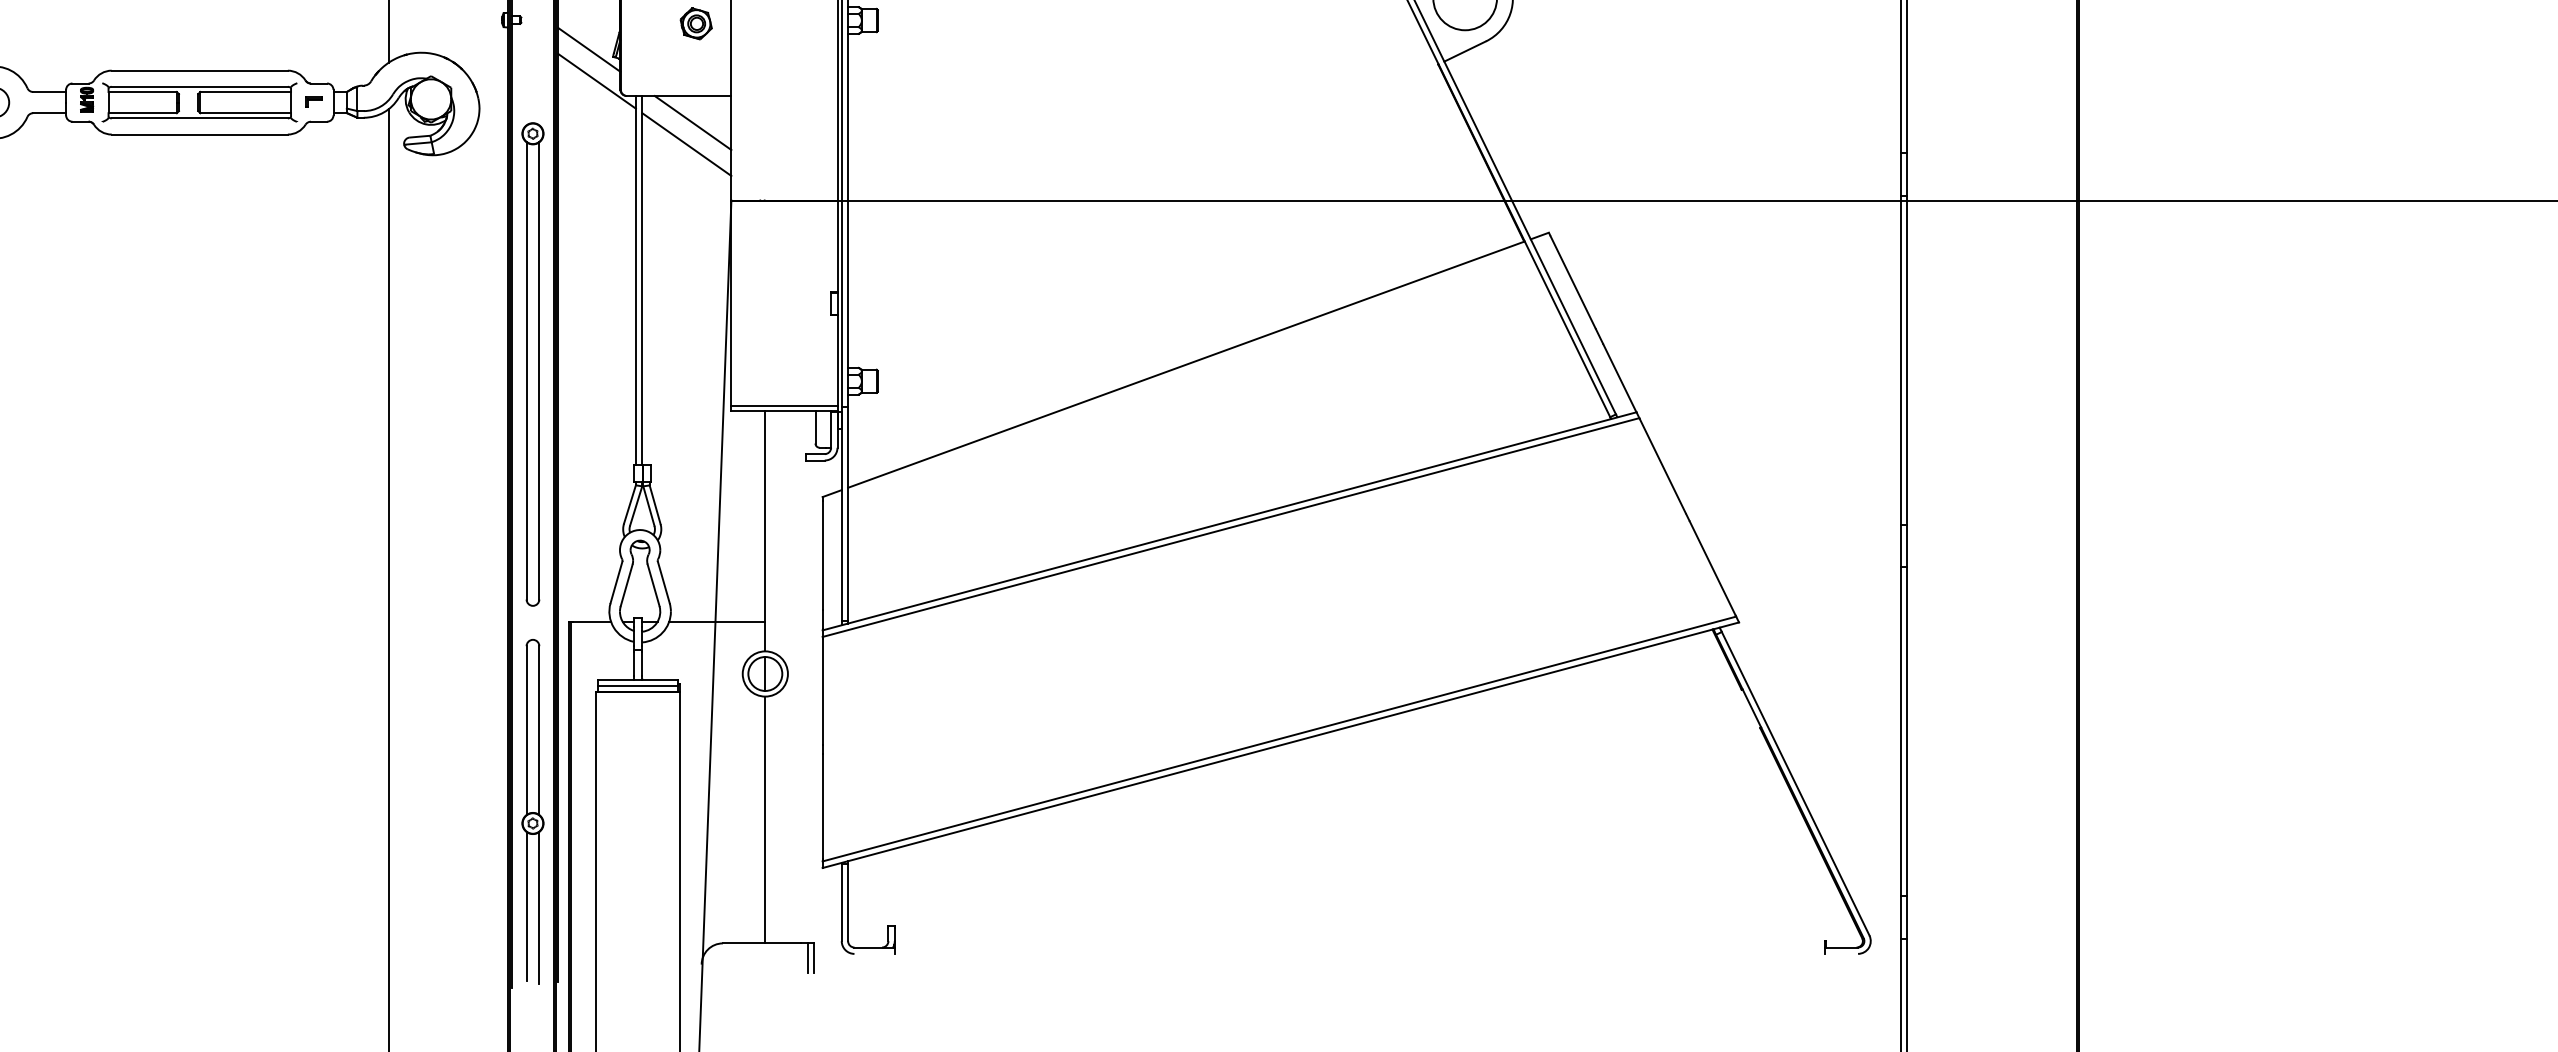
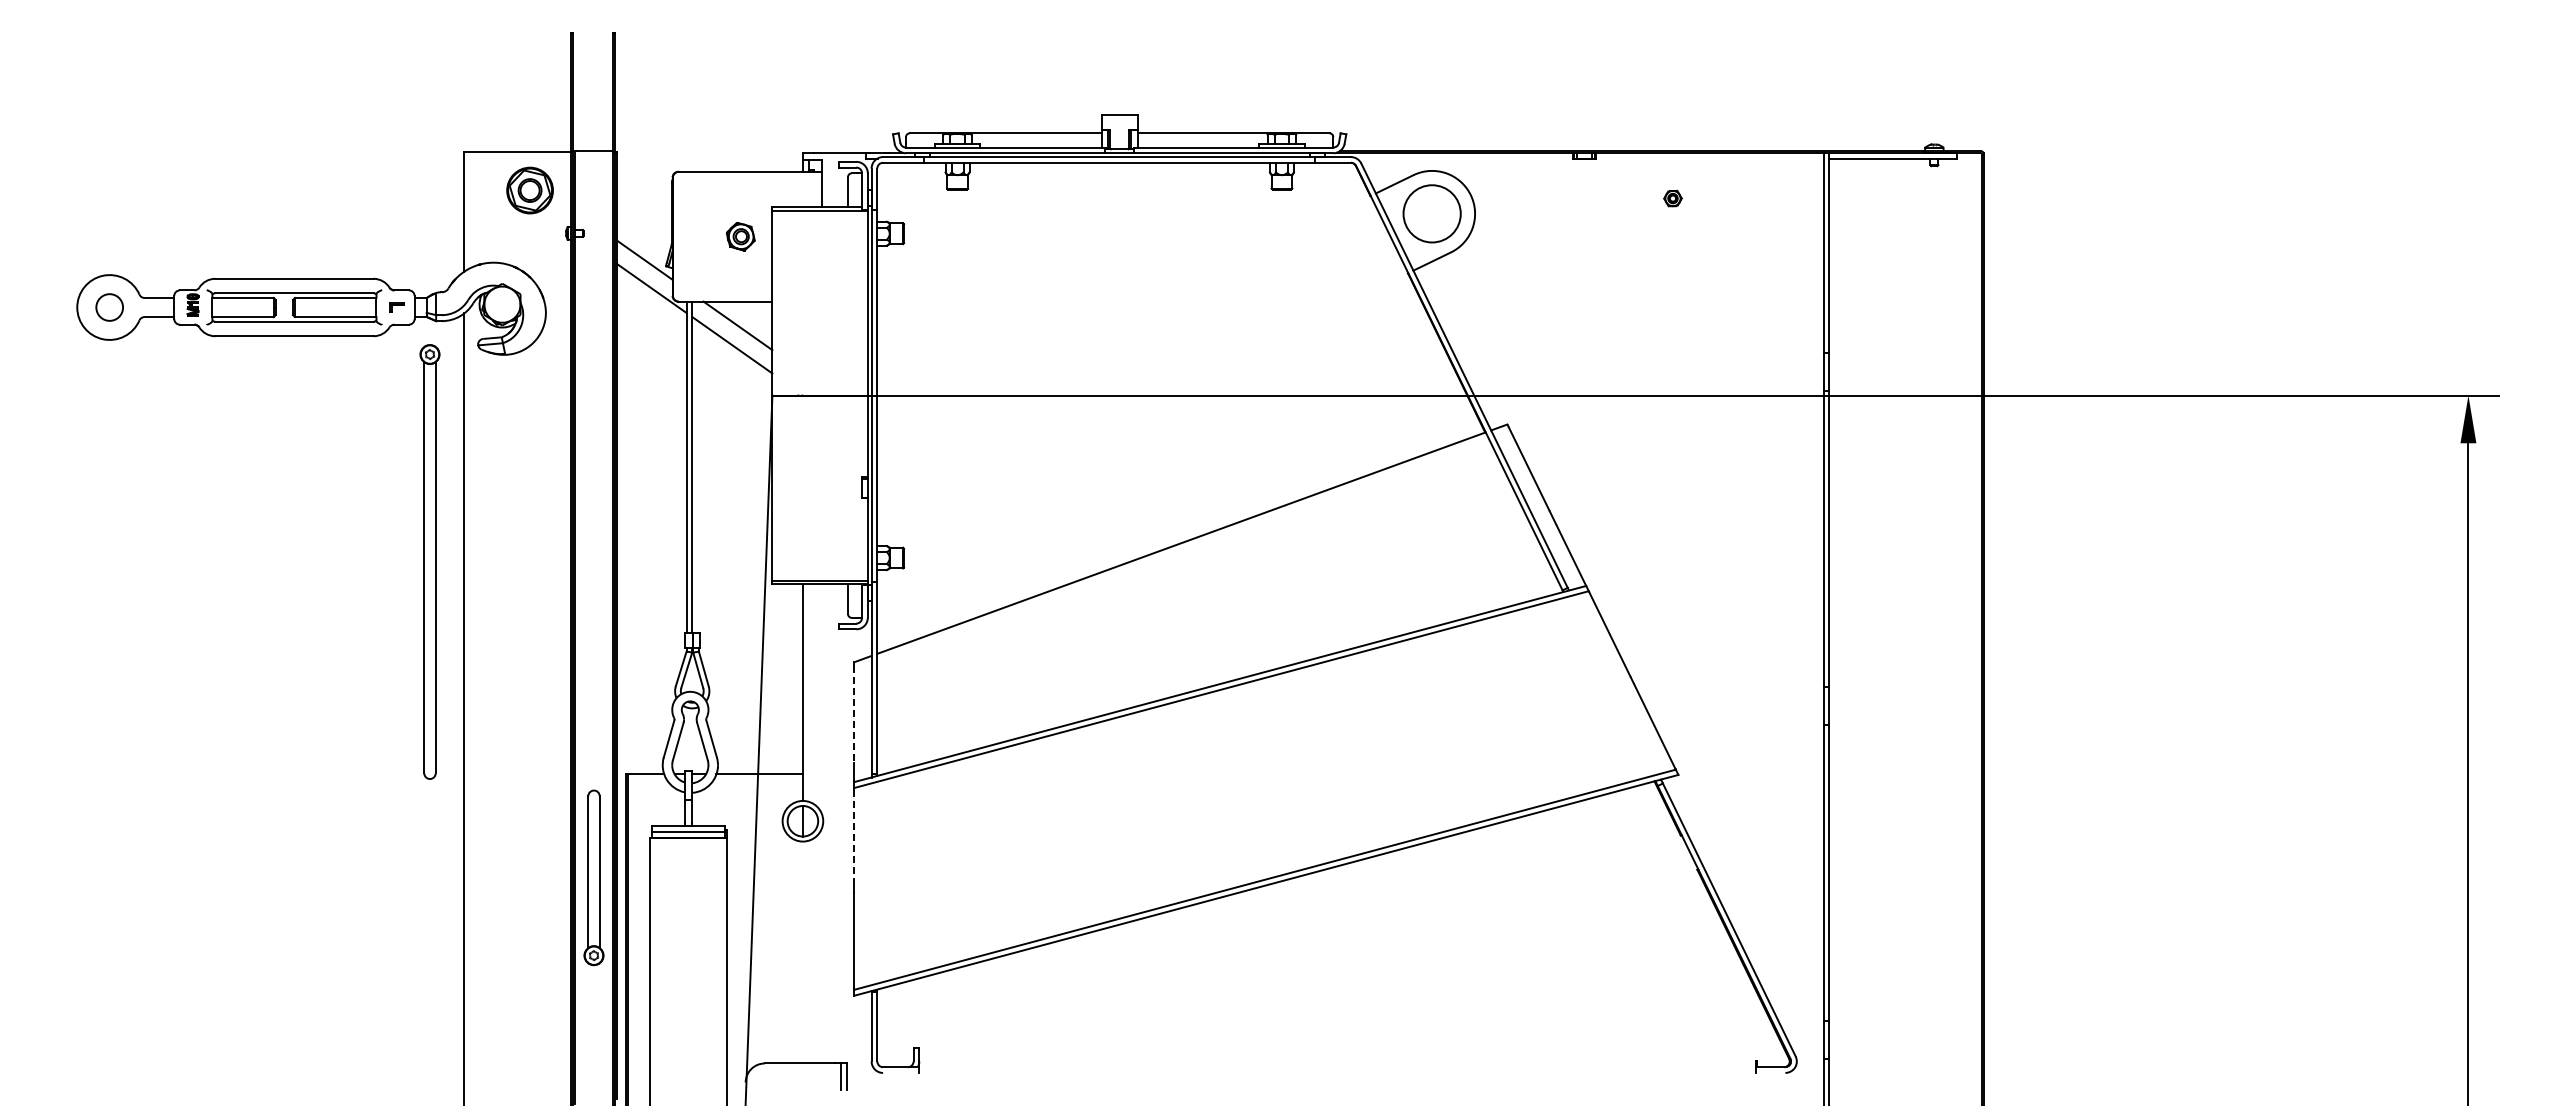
part: (532, 363) -> (429, 561), moved
line: (822, 555) -> (854, 714), solid -> dashed
line: (822, 690) -> (854, 836), solid -> dashed
line: (764, 819) -> (802, 952), removed
line: (526, 906) -> (588, 1030), removed
line: (539, 907) -> (599, 1031), removed

